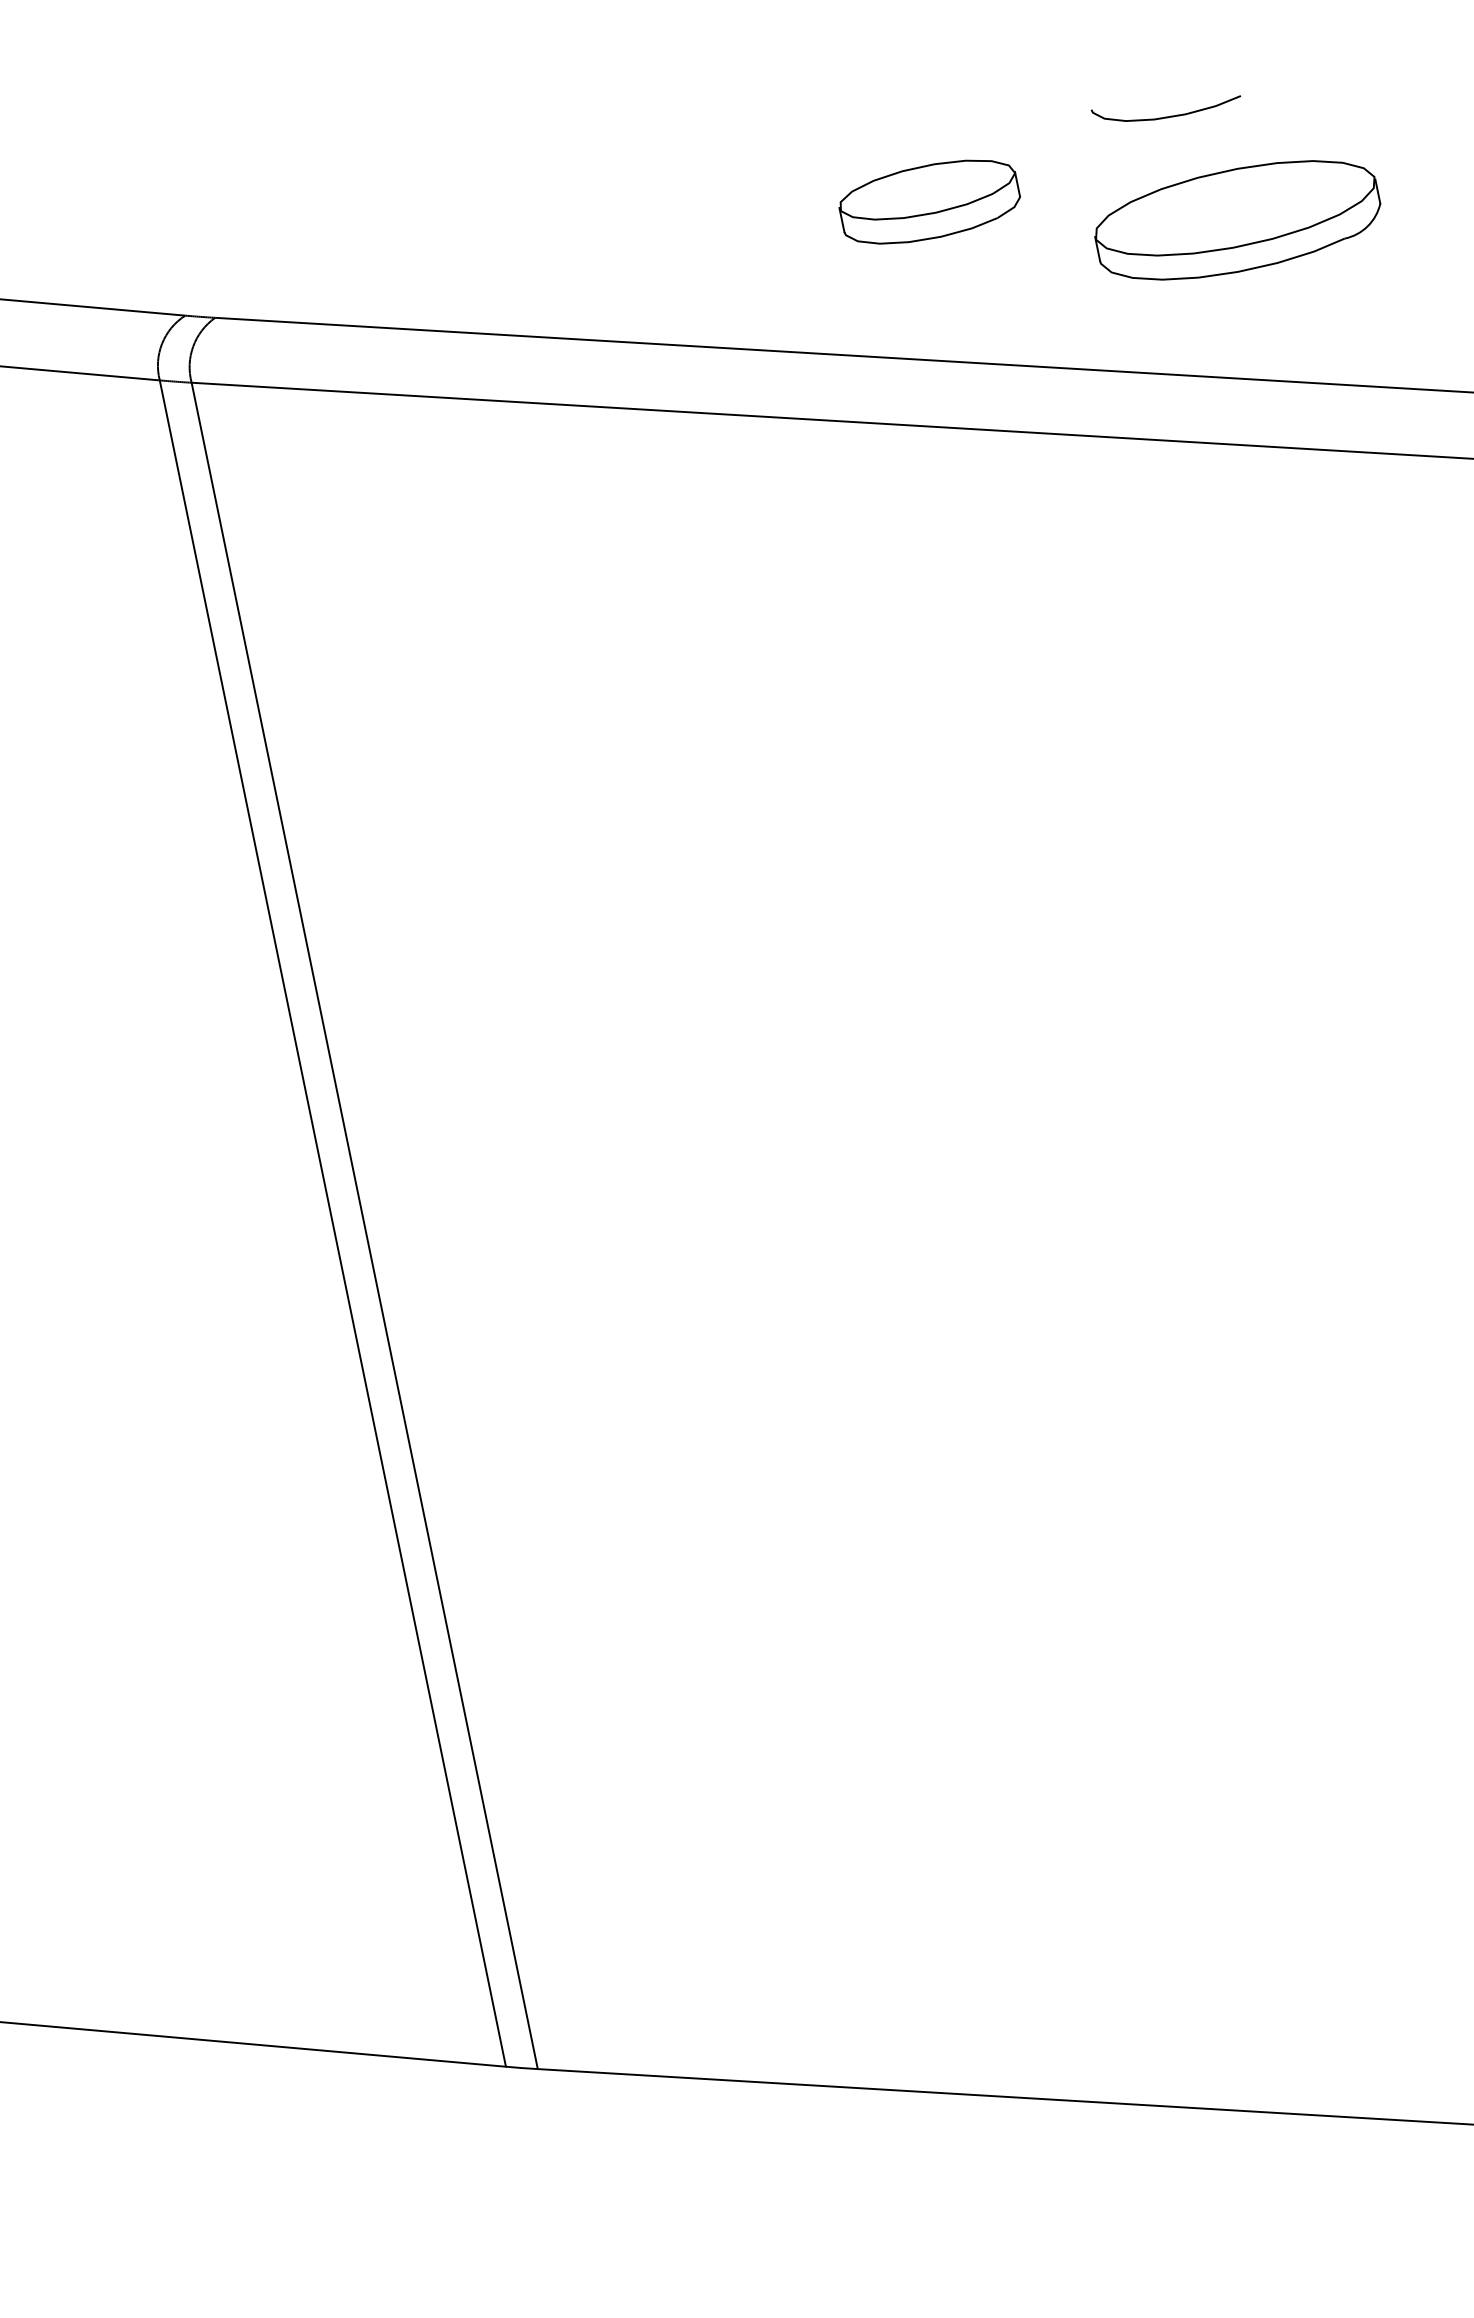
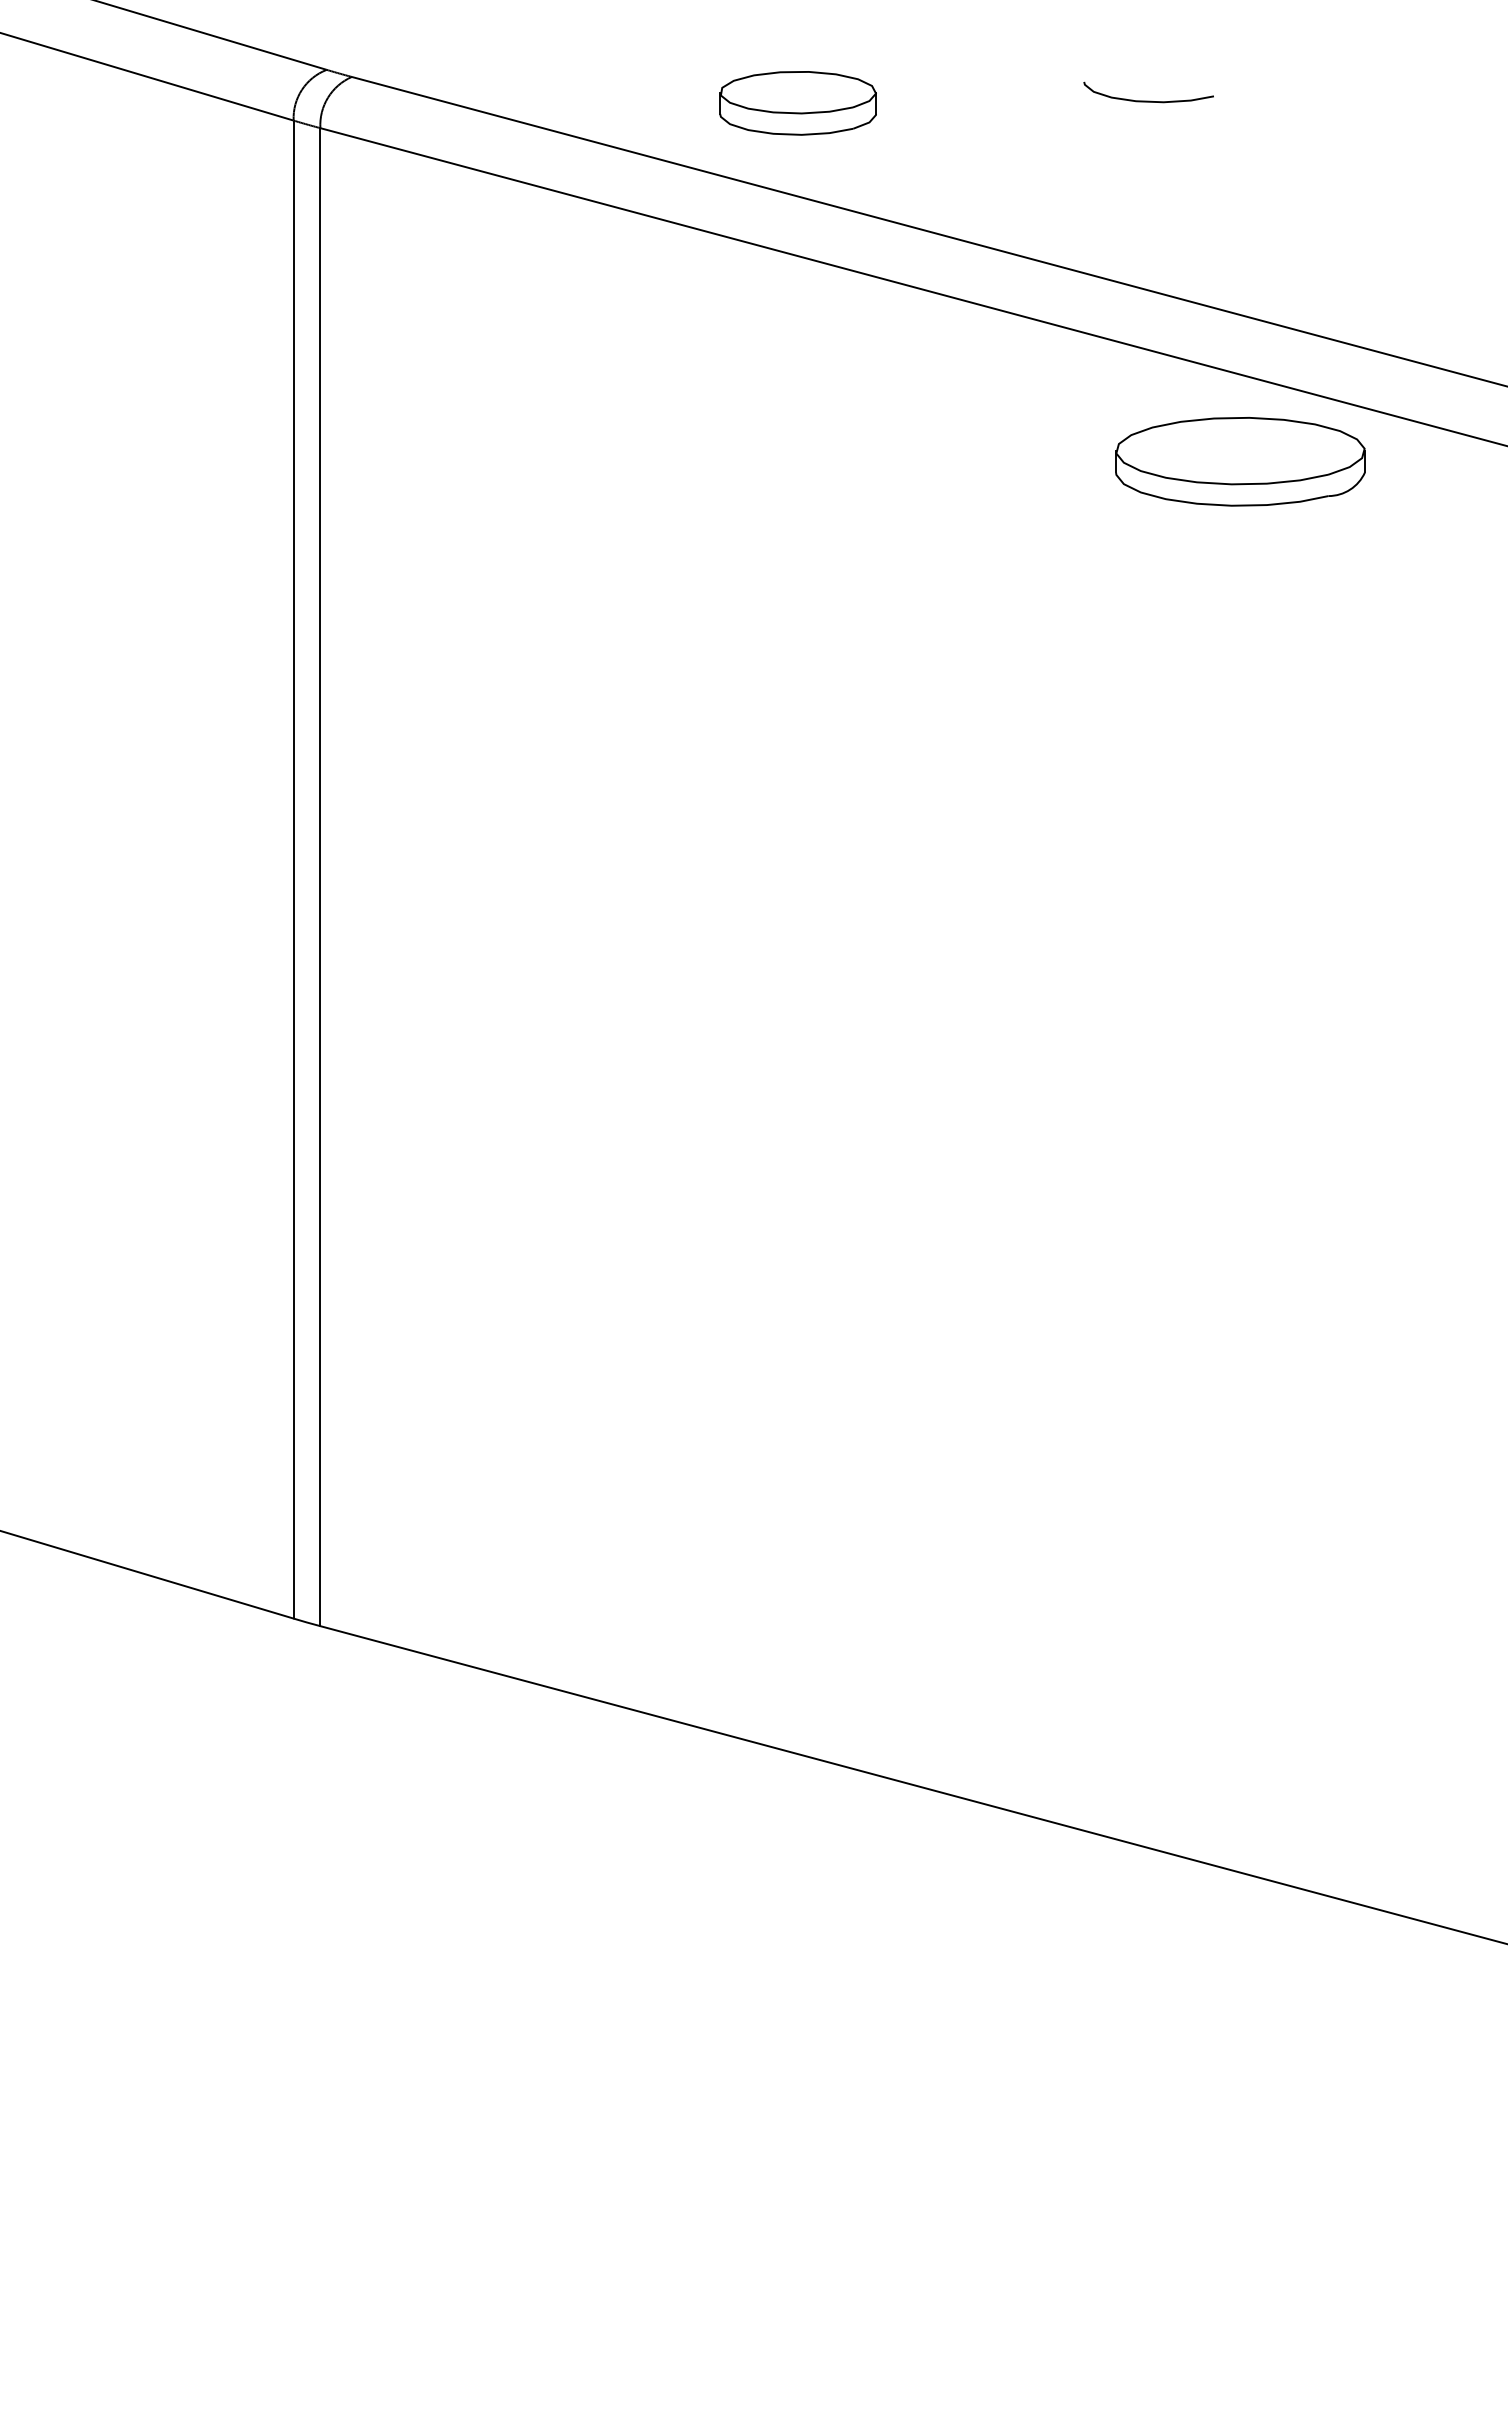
curve: (1168, 115) -> (1148, 100), moved
part: (929, 202) -> (797, 103), moved
part: (1237, 220) -> (1240, 461), moved

